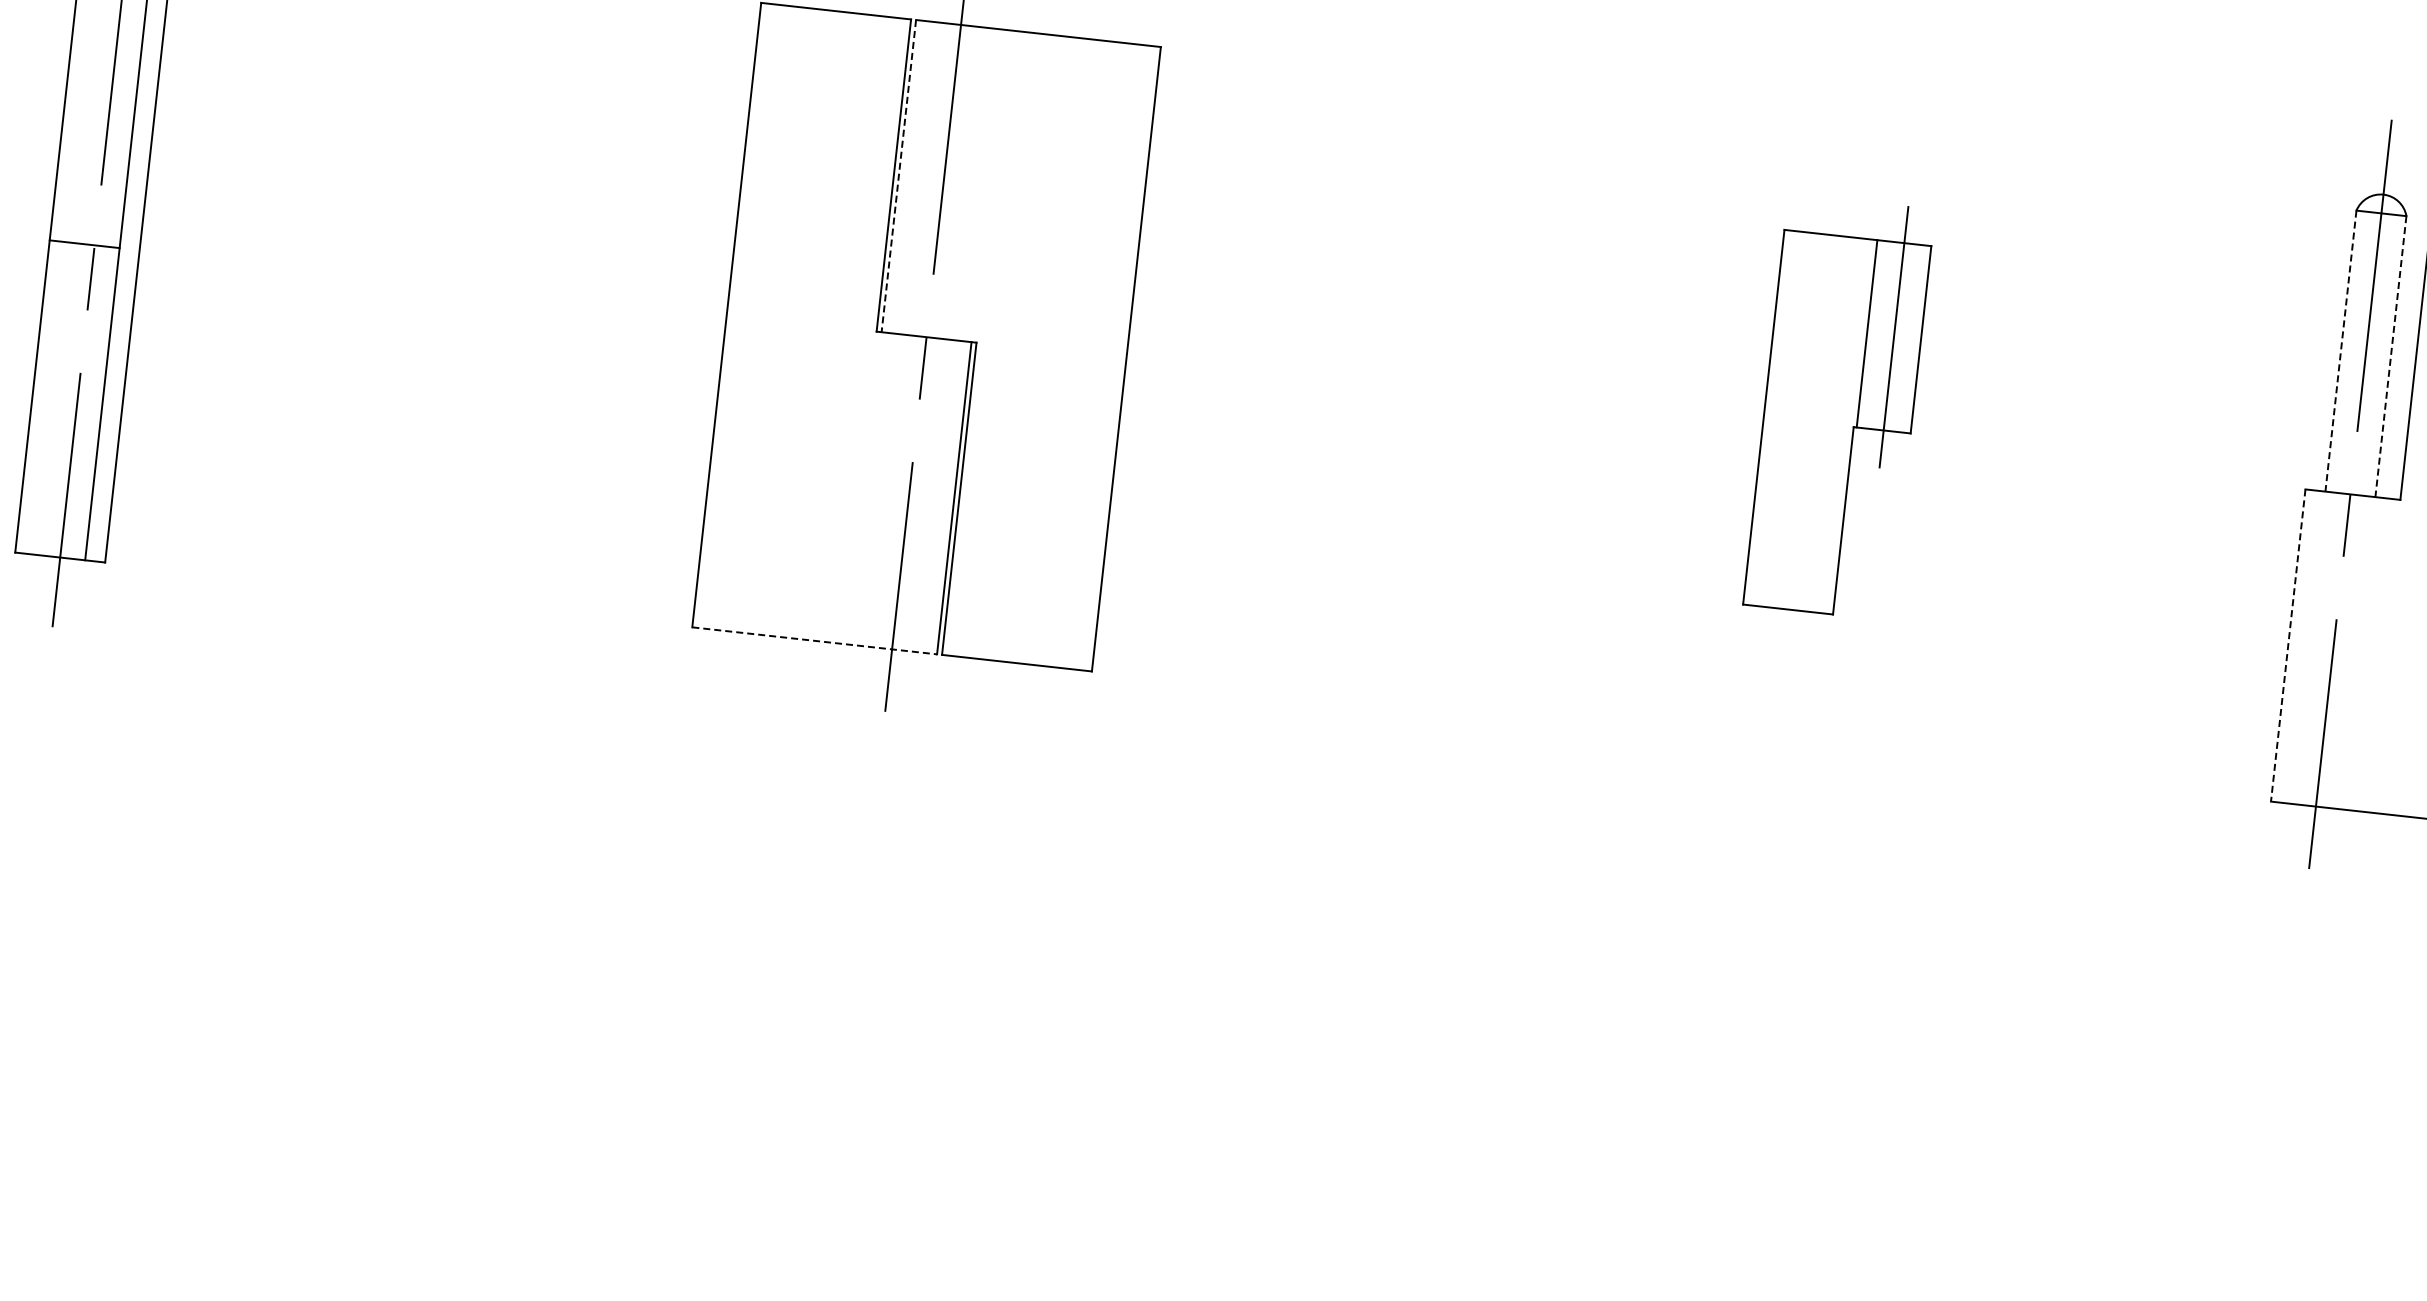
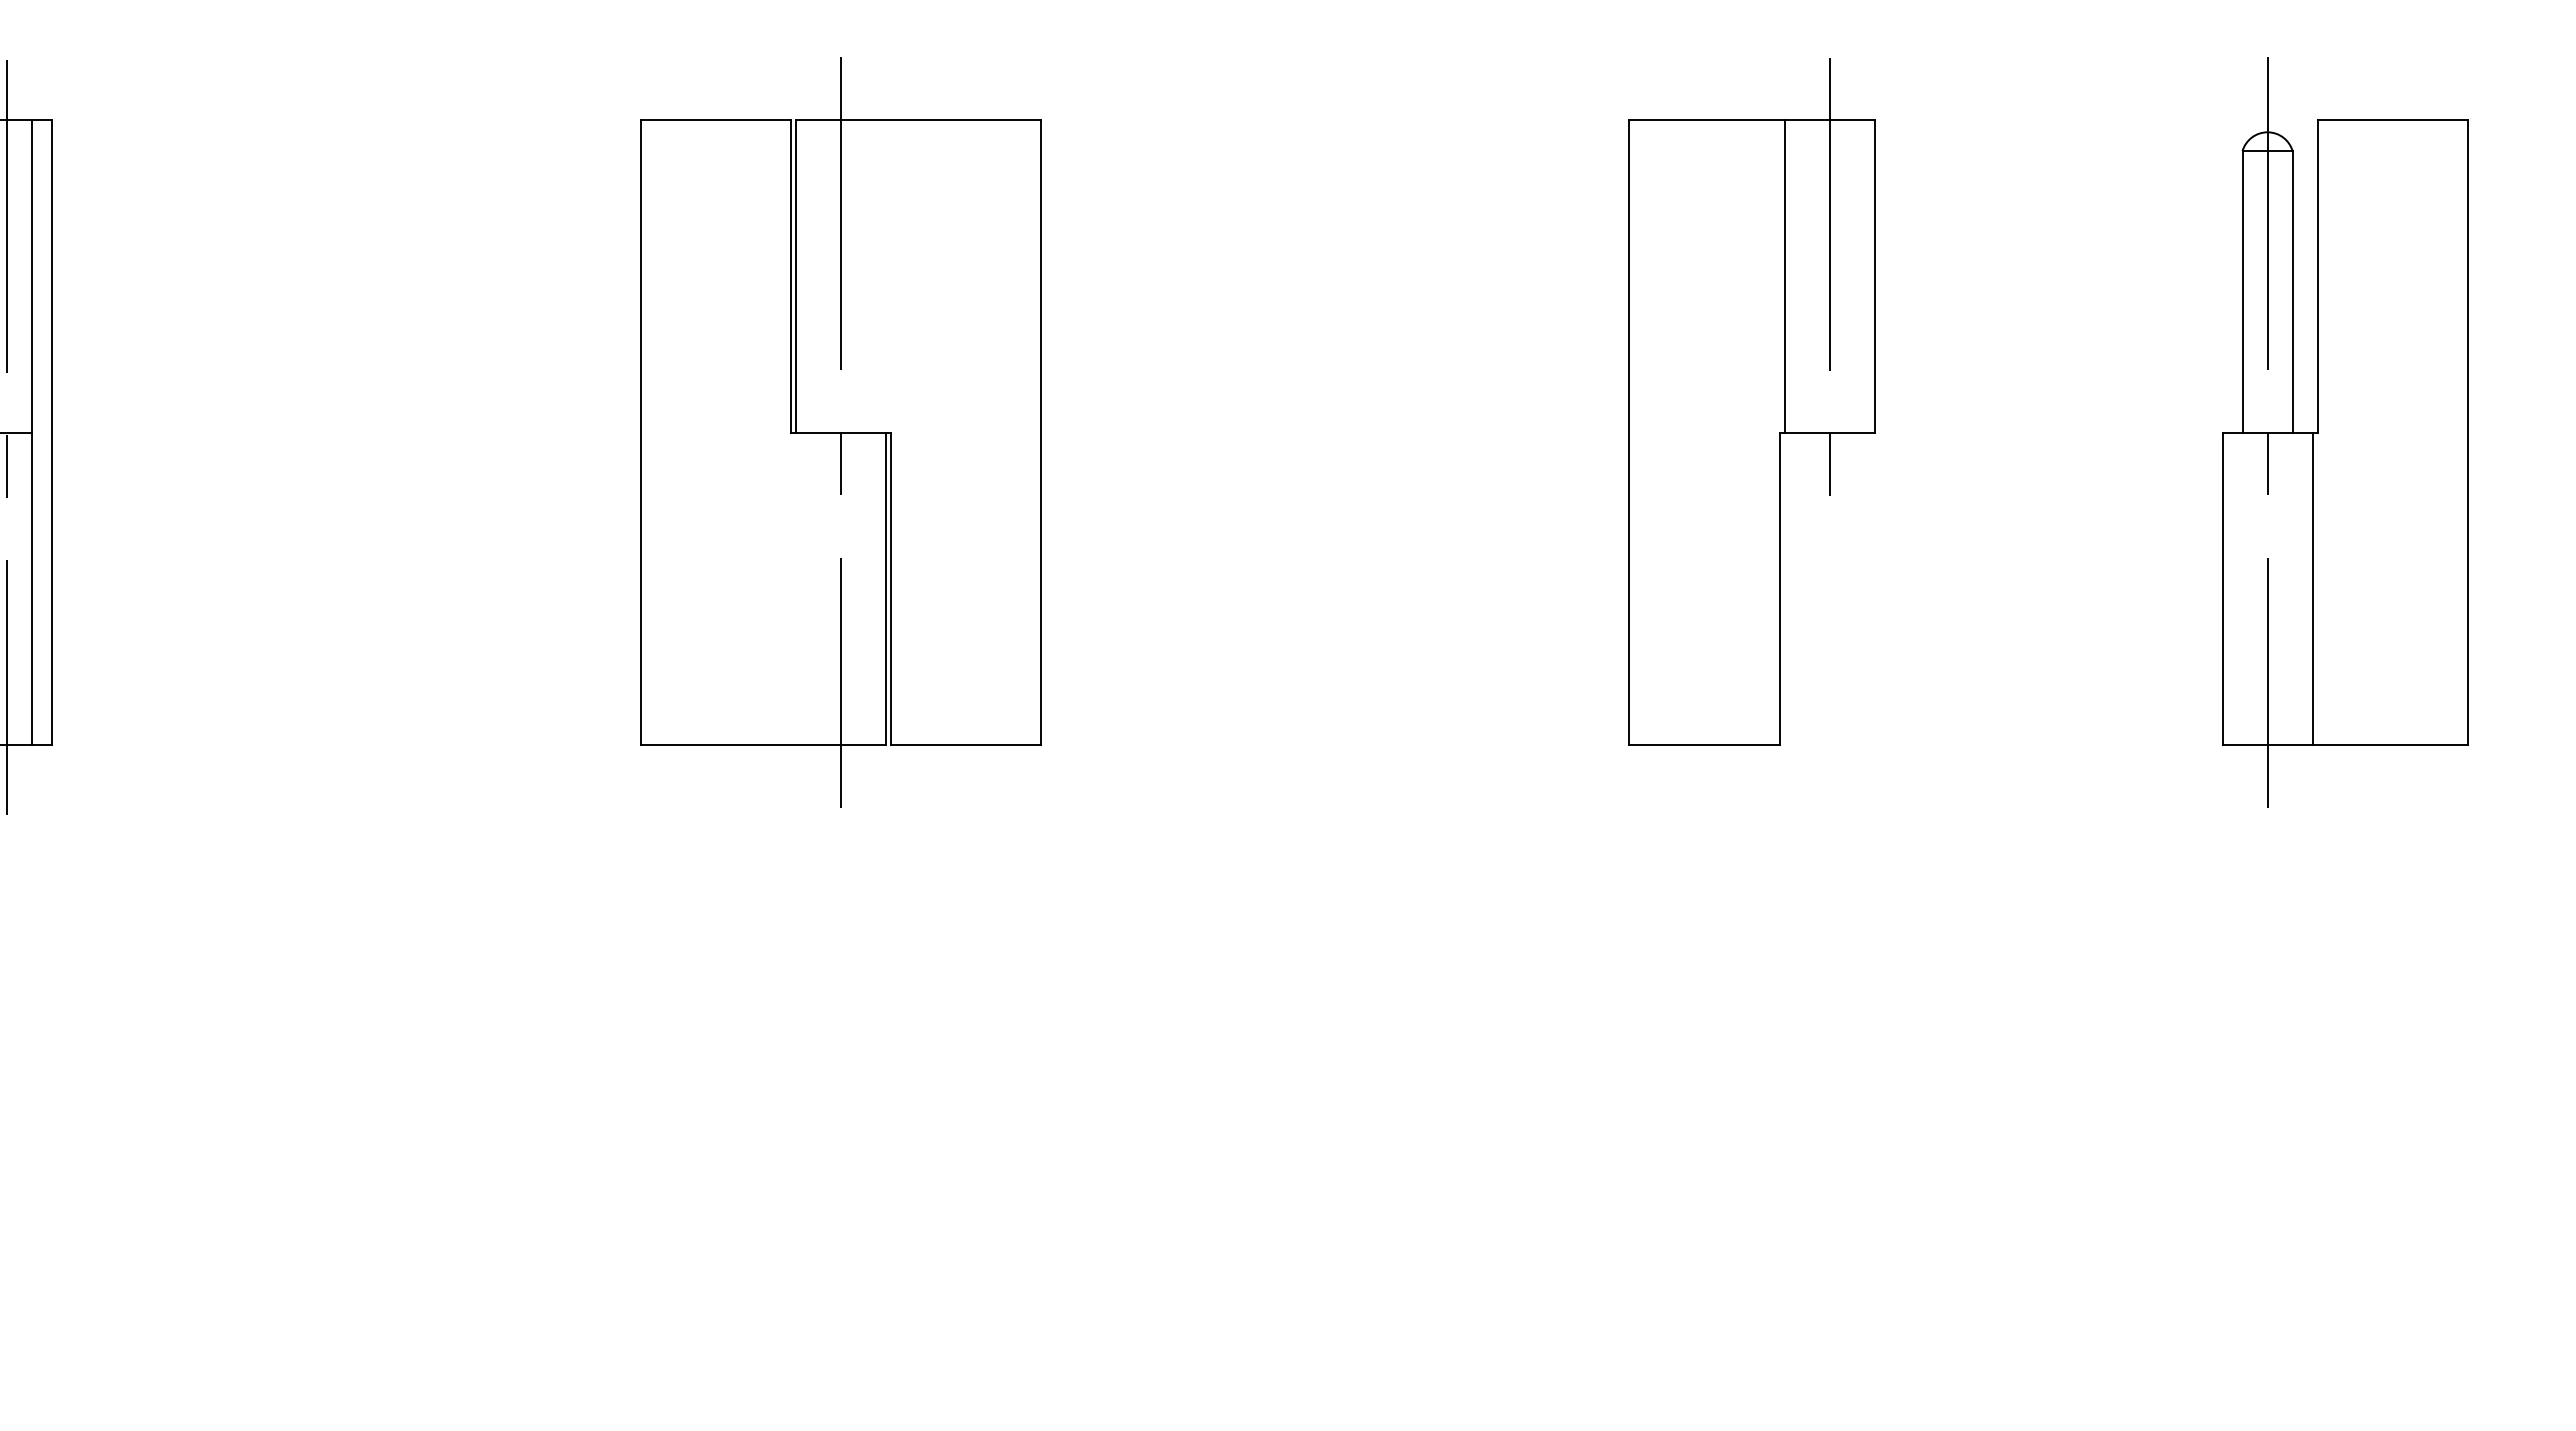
line: (898, 176) -> (795, 276), dashed -> solid
line: (2340, 350) -> (2242, 291), dashed -> solid
line: (2390, 356) -> (2292, 291), dashed -> solid
part: (1838, 406) -> (1751, 401), size x1.67
line: (814, 640) -> (763, 745), dashed -> solid
line: (2288, 645) -> (2222, 589), dashed -> solid
line: (2378, 654) -> (2312, 588), added

